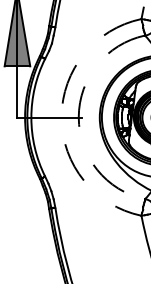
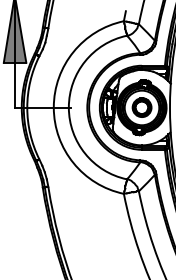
arc: (61, 117) -> (53, 107), dashed -> solid
arc: (78, 117) -> (68, 107), dashed -> solid

